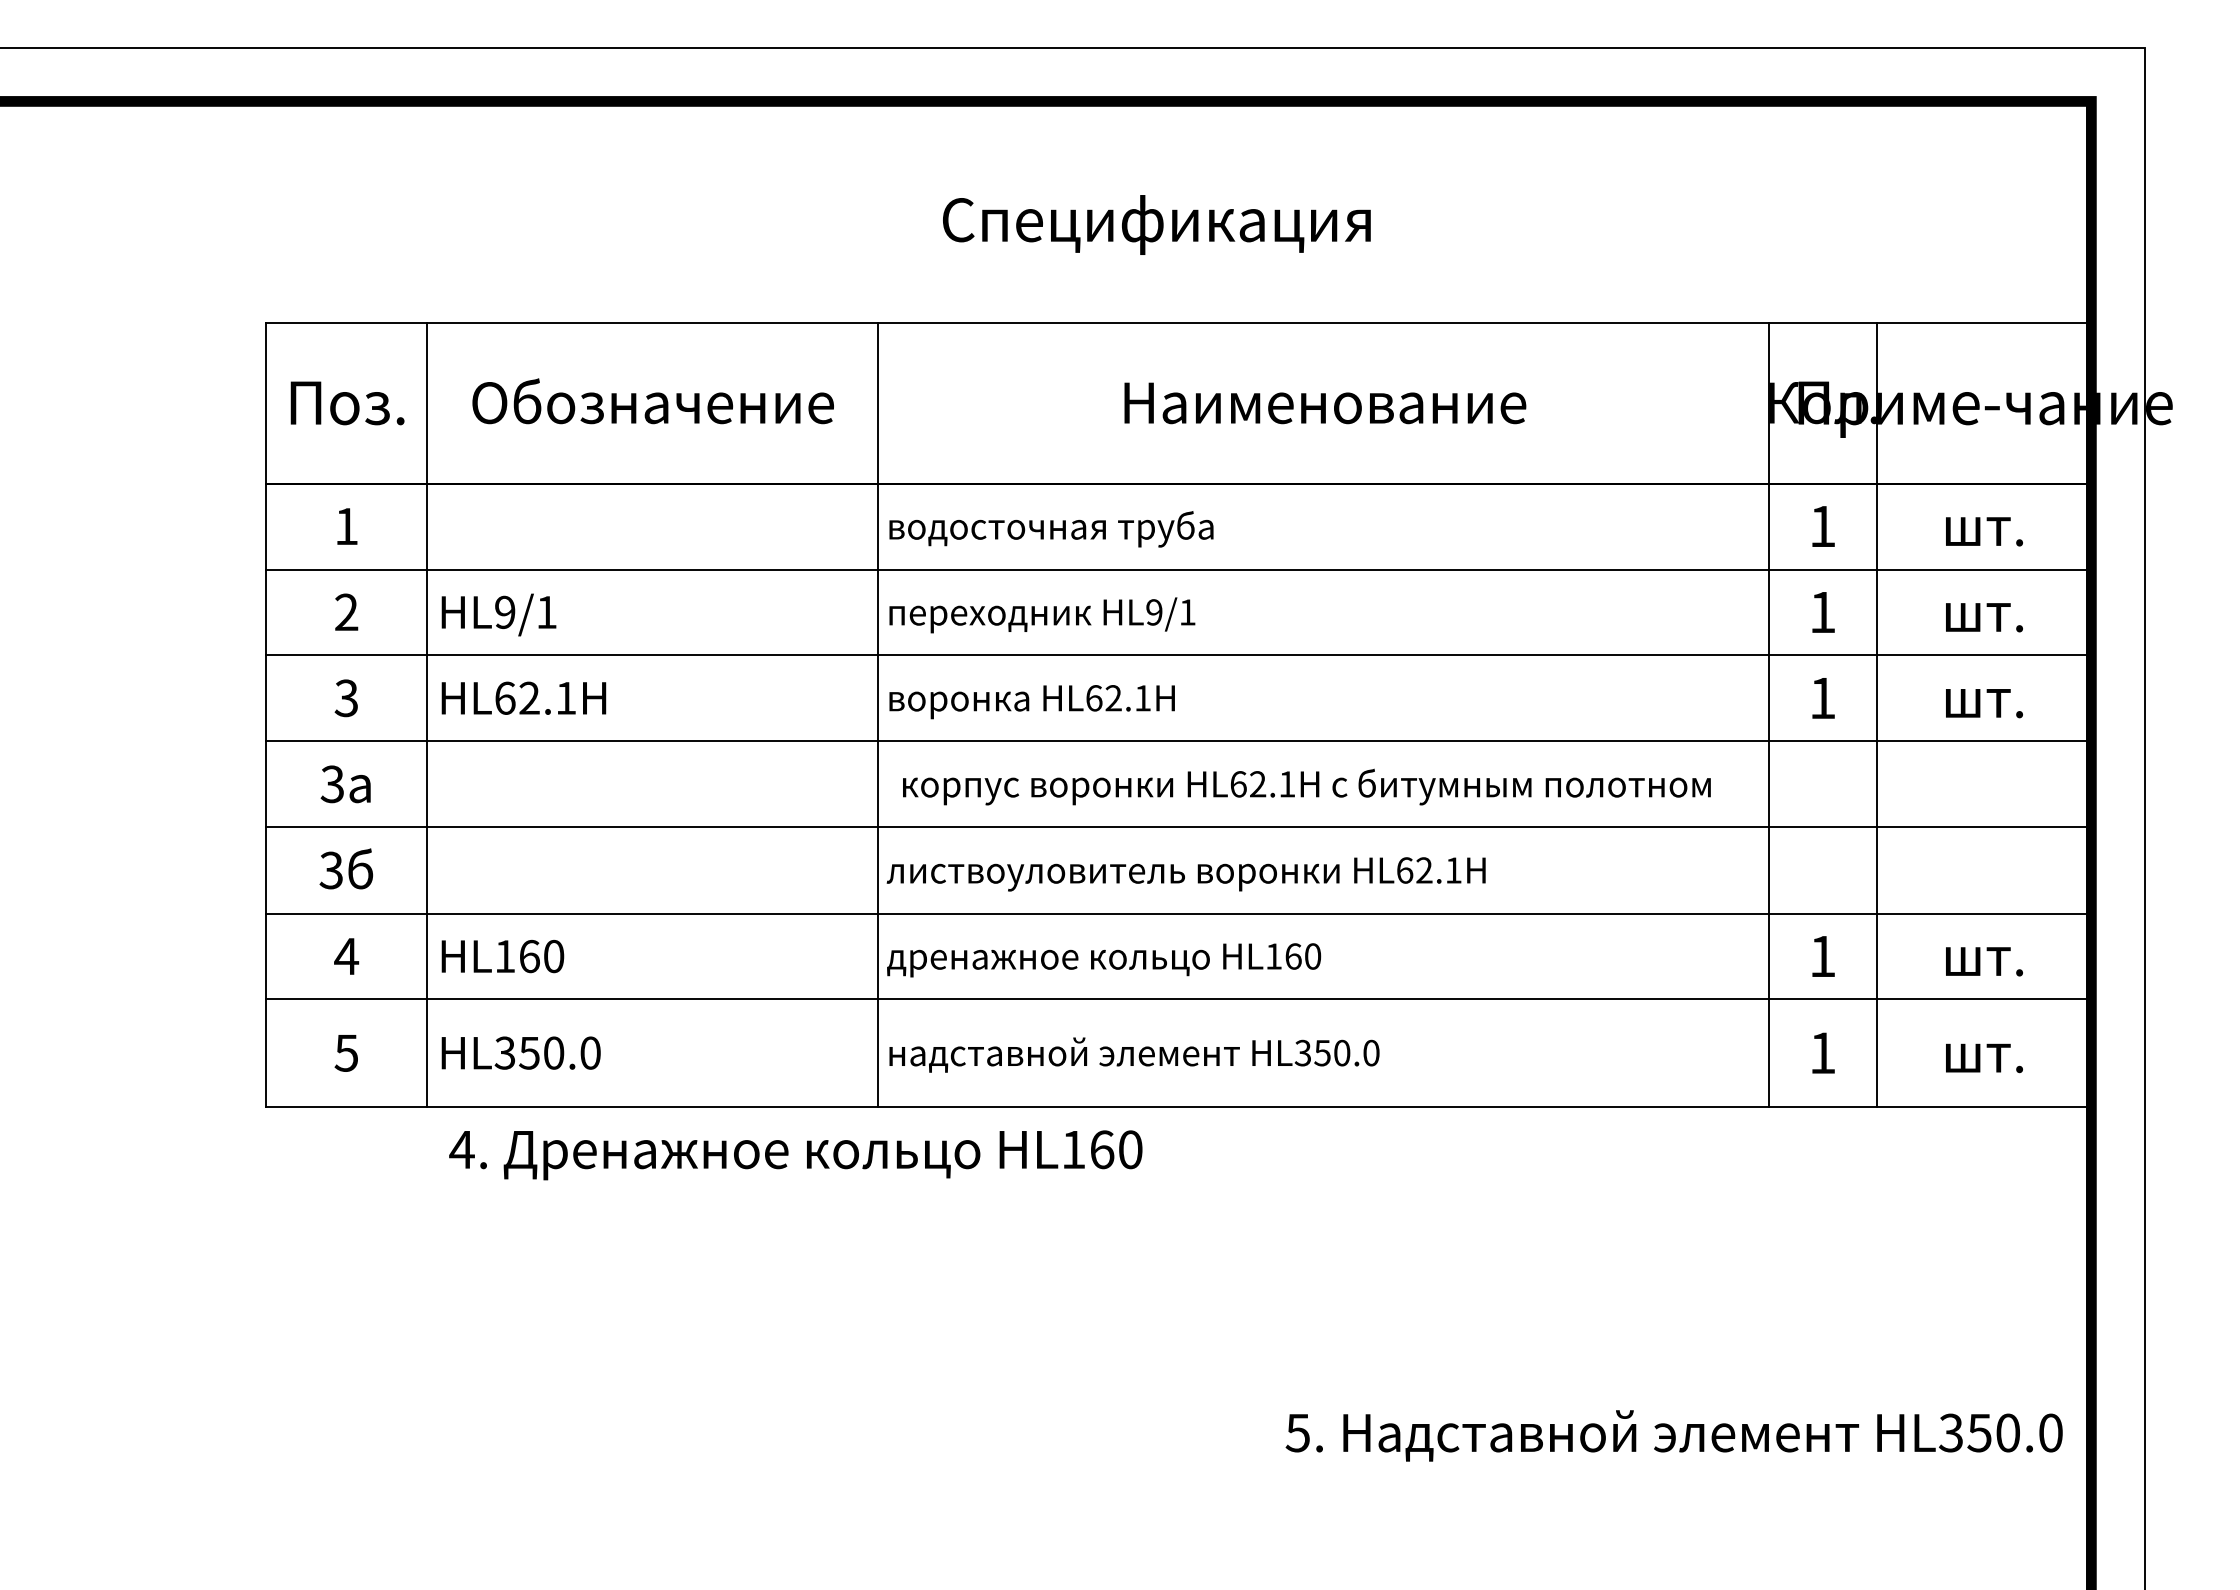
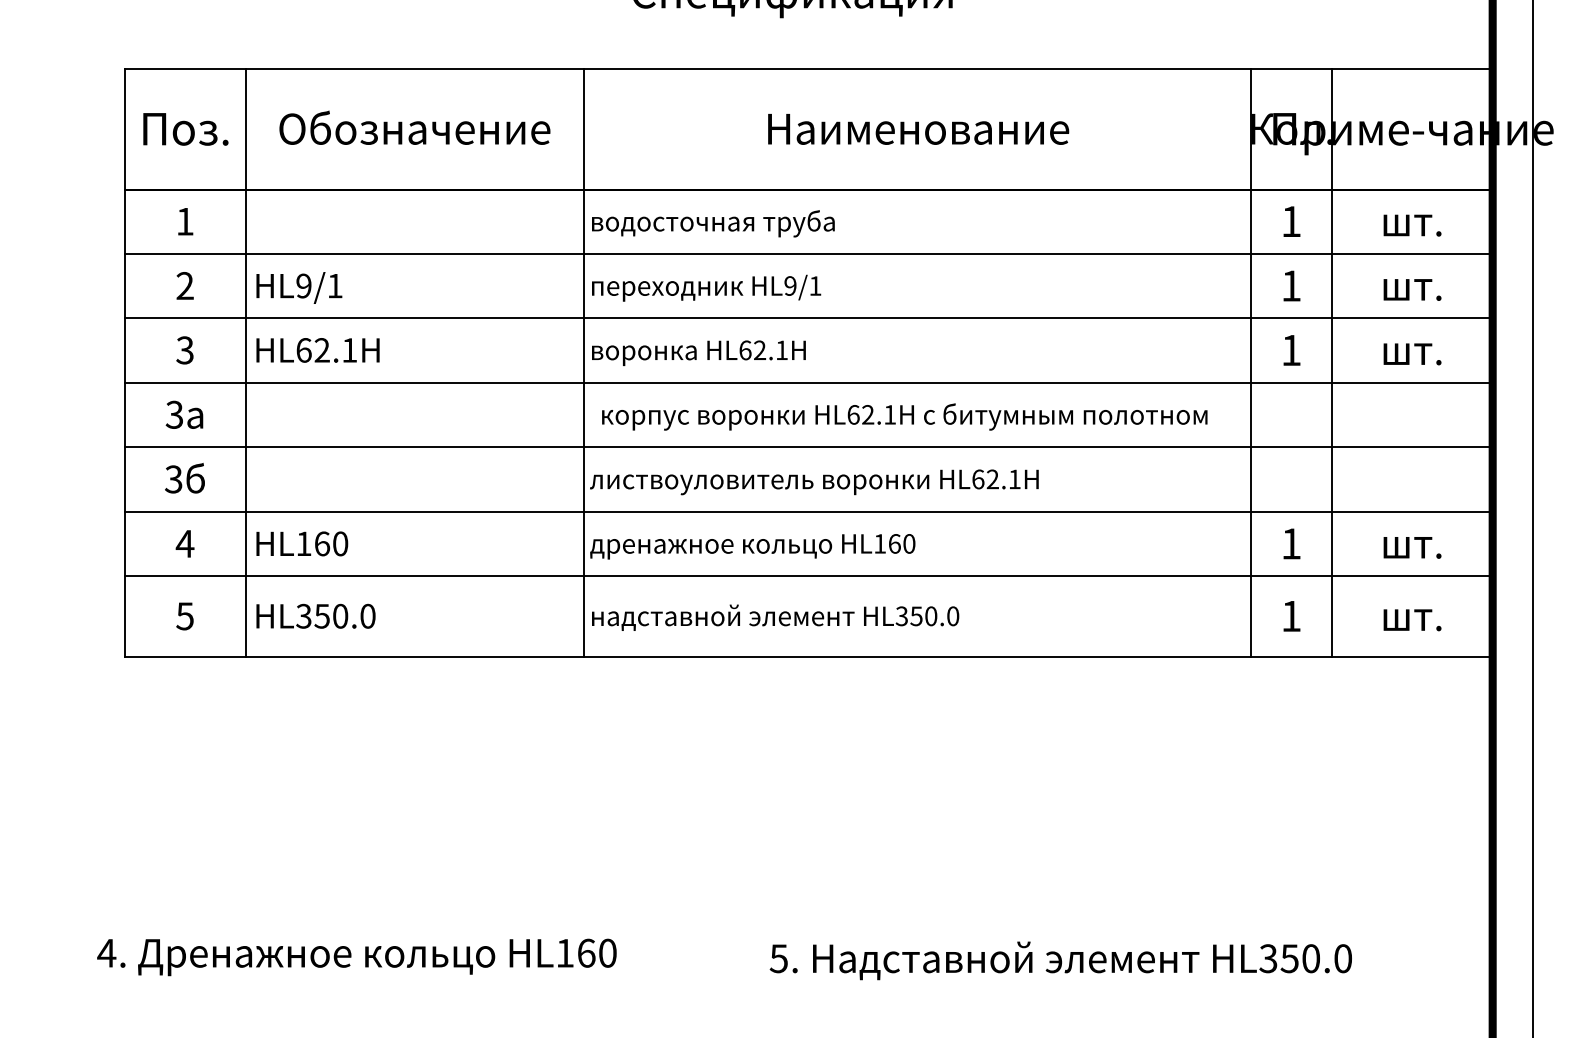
text: (795, 1155) -> (356, 957), moved
text: (1673, 1435) -> (1060, 960), moved

